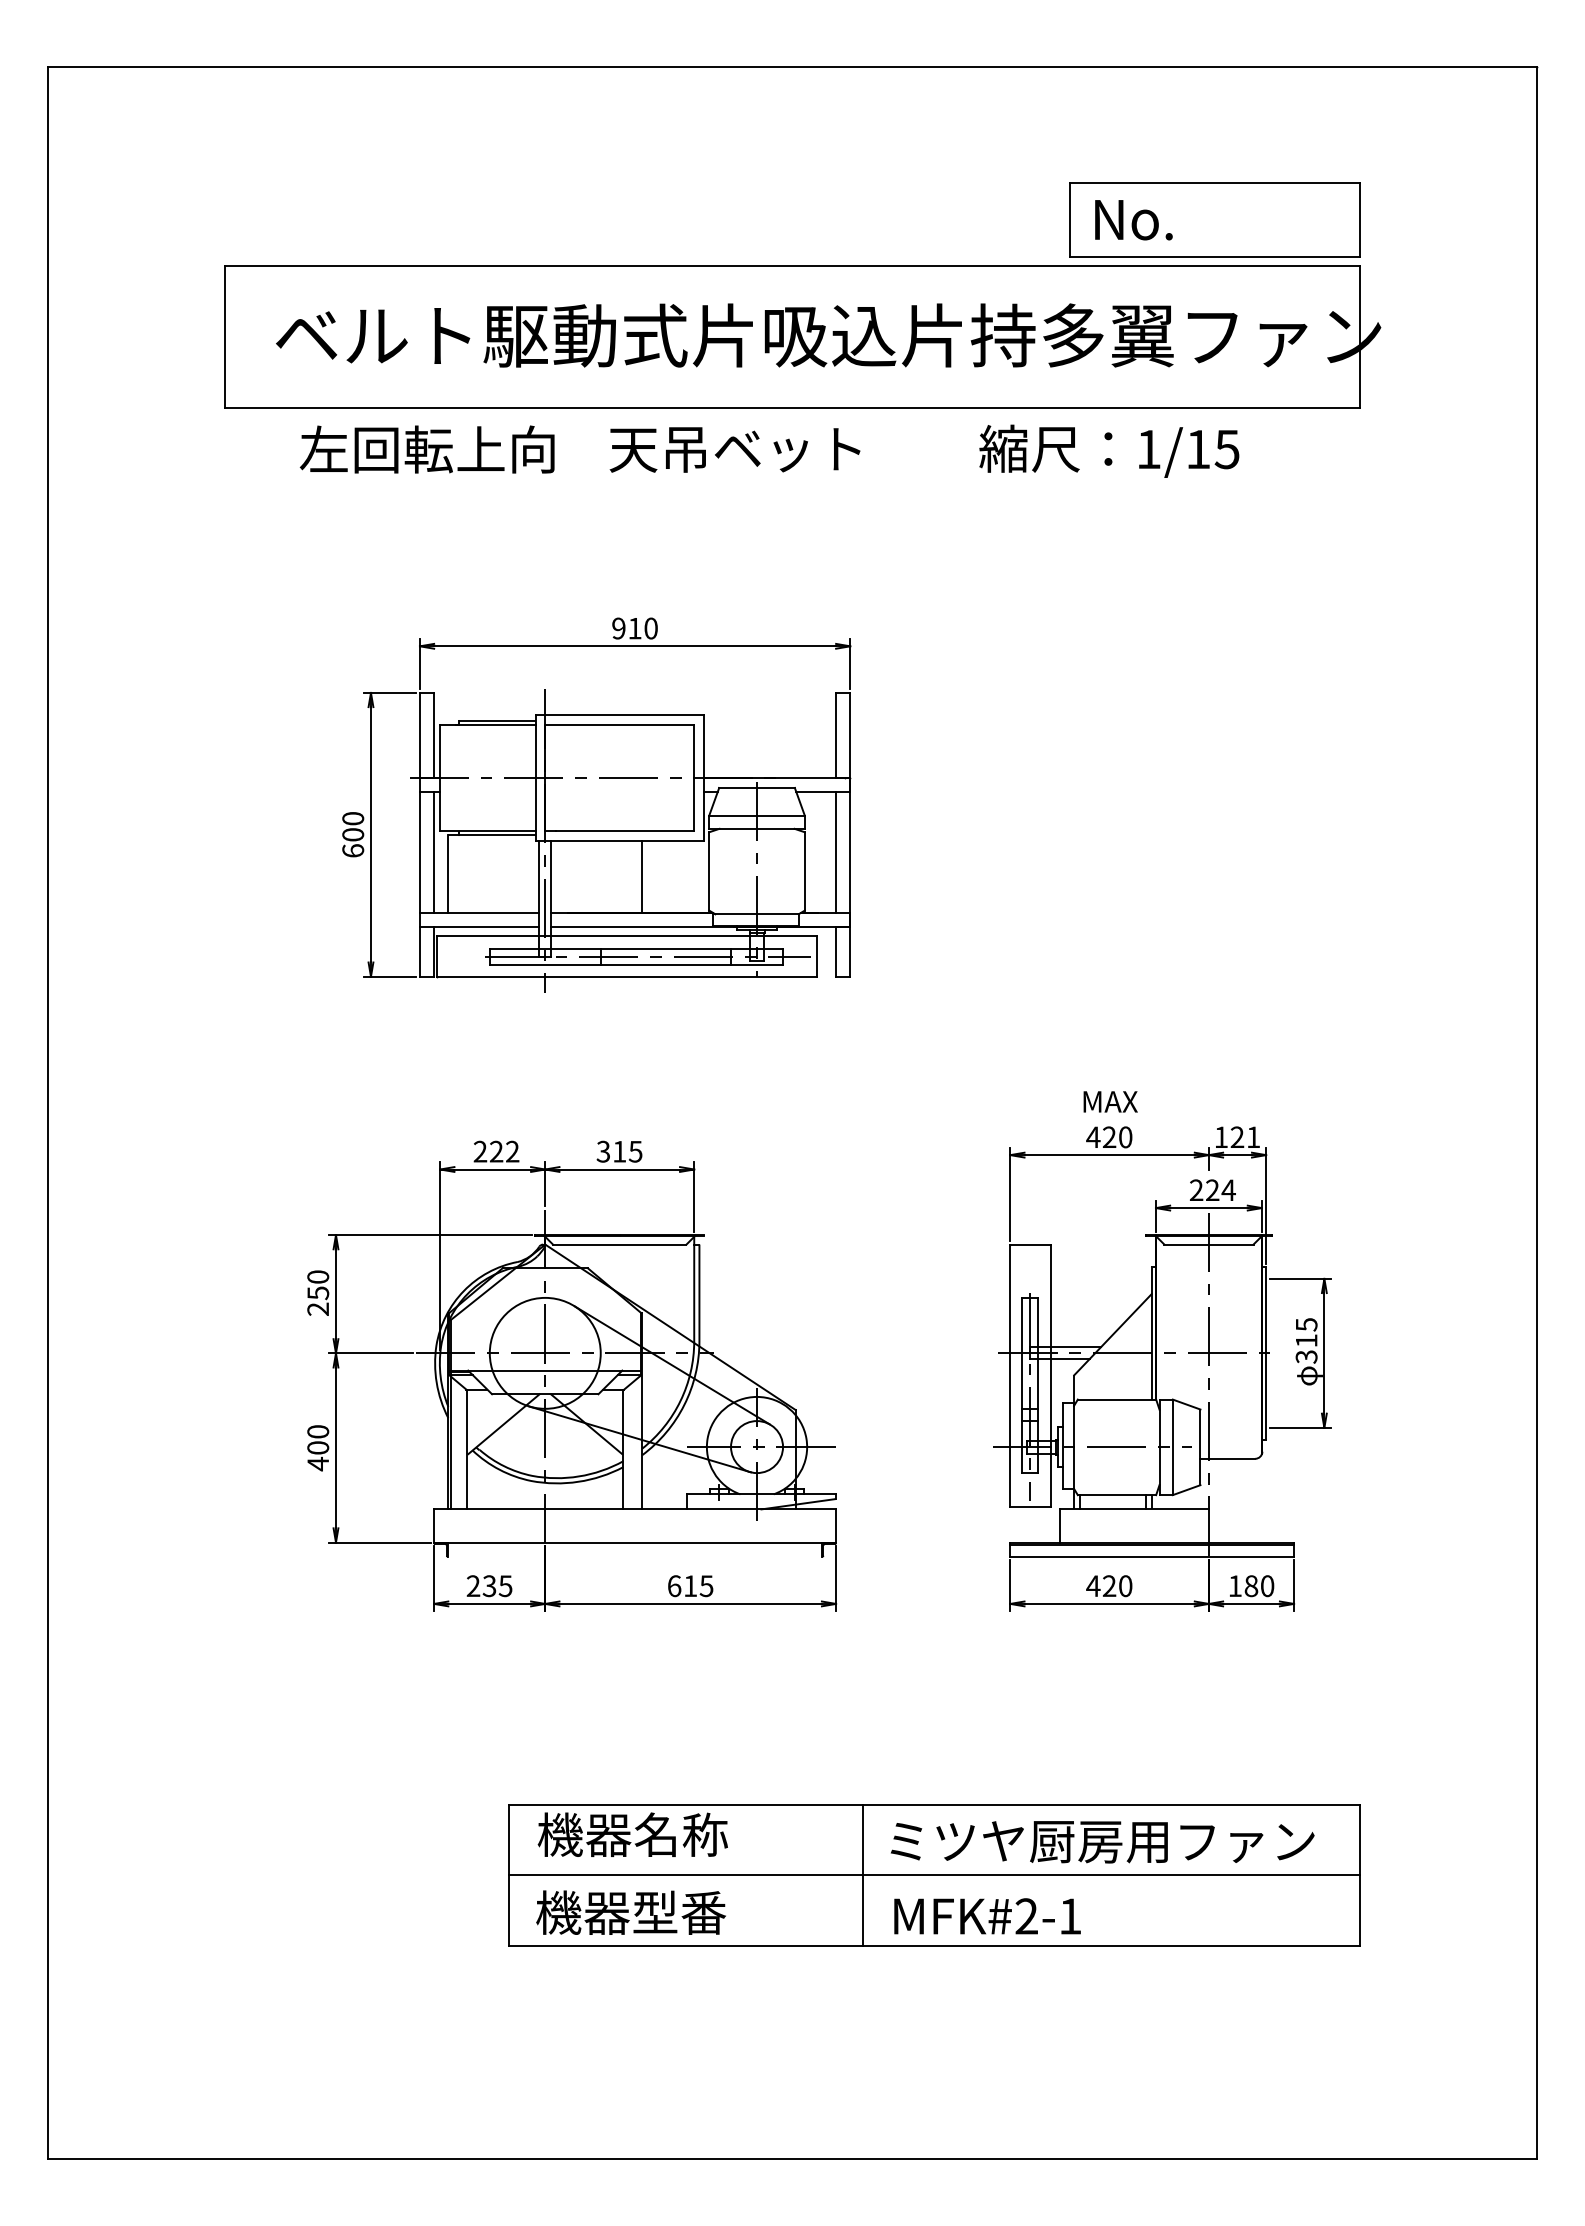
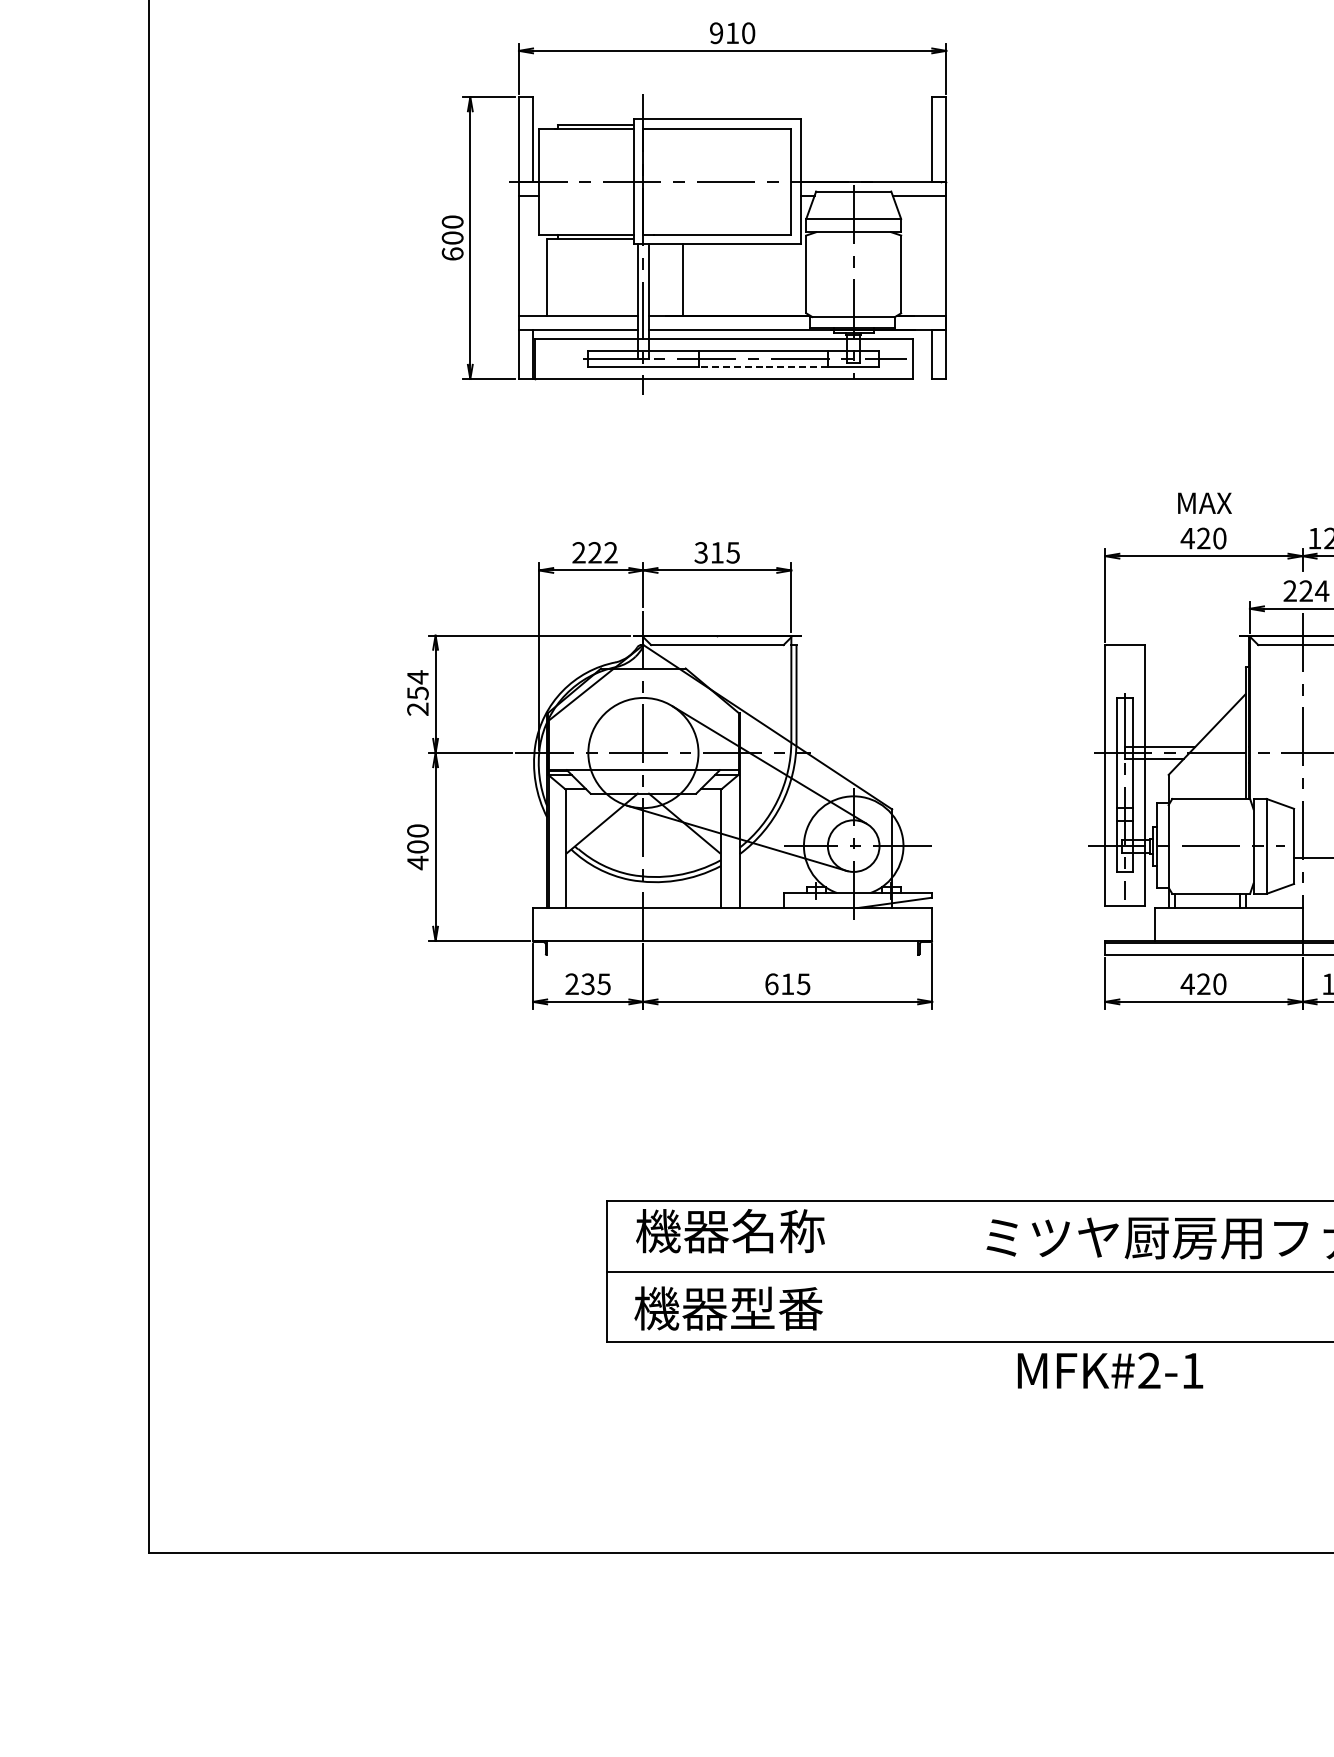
line: (434, 852) -> (533, 255), removed
line: (836, 852) -> (932, 255), removed
line: (642, 876) -> (683, 279), moved
line: (665, 964) -> (762, 366), solid -> dashed
text: (318, 1276) -> (418, 676), 250 -> 254
line: (863, 1875) -> (959, 1271), removed
text: (987, 1916) -> (1110, 1370), moved

